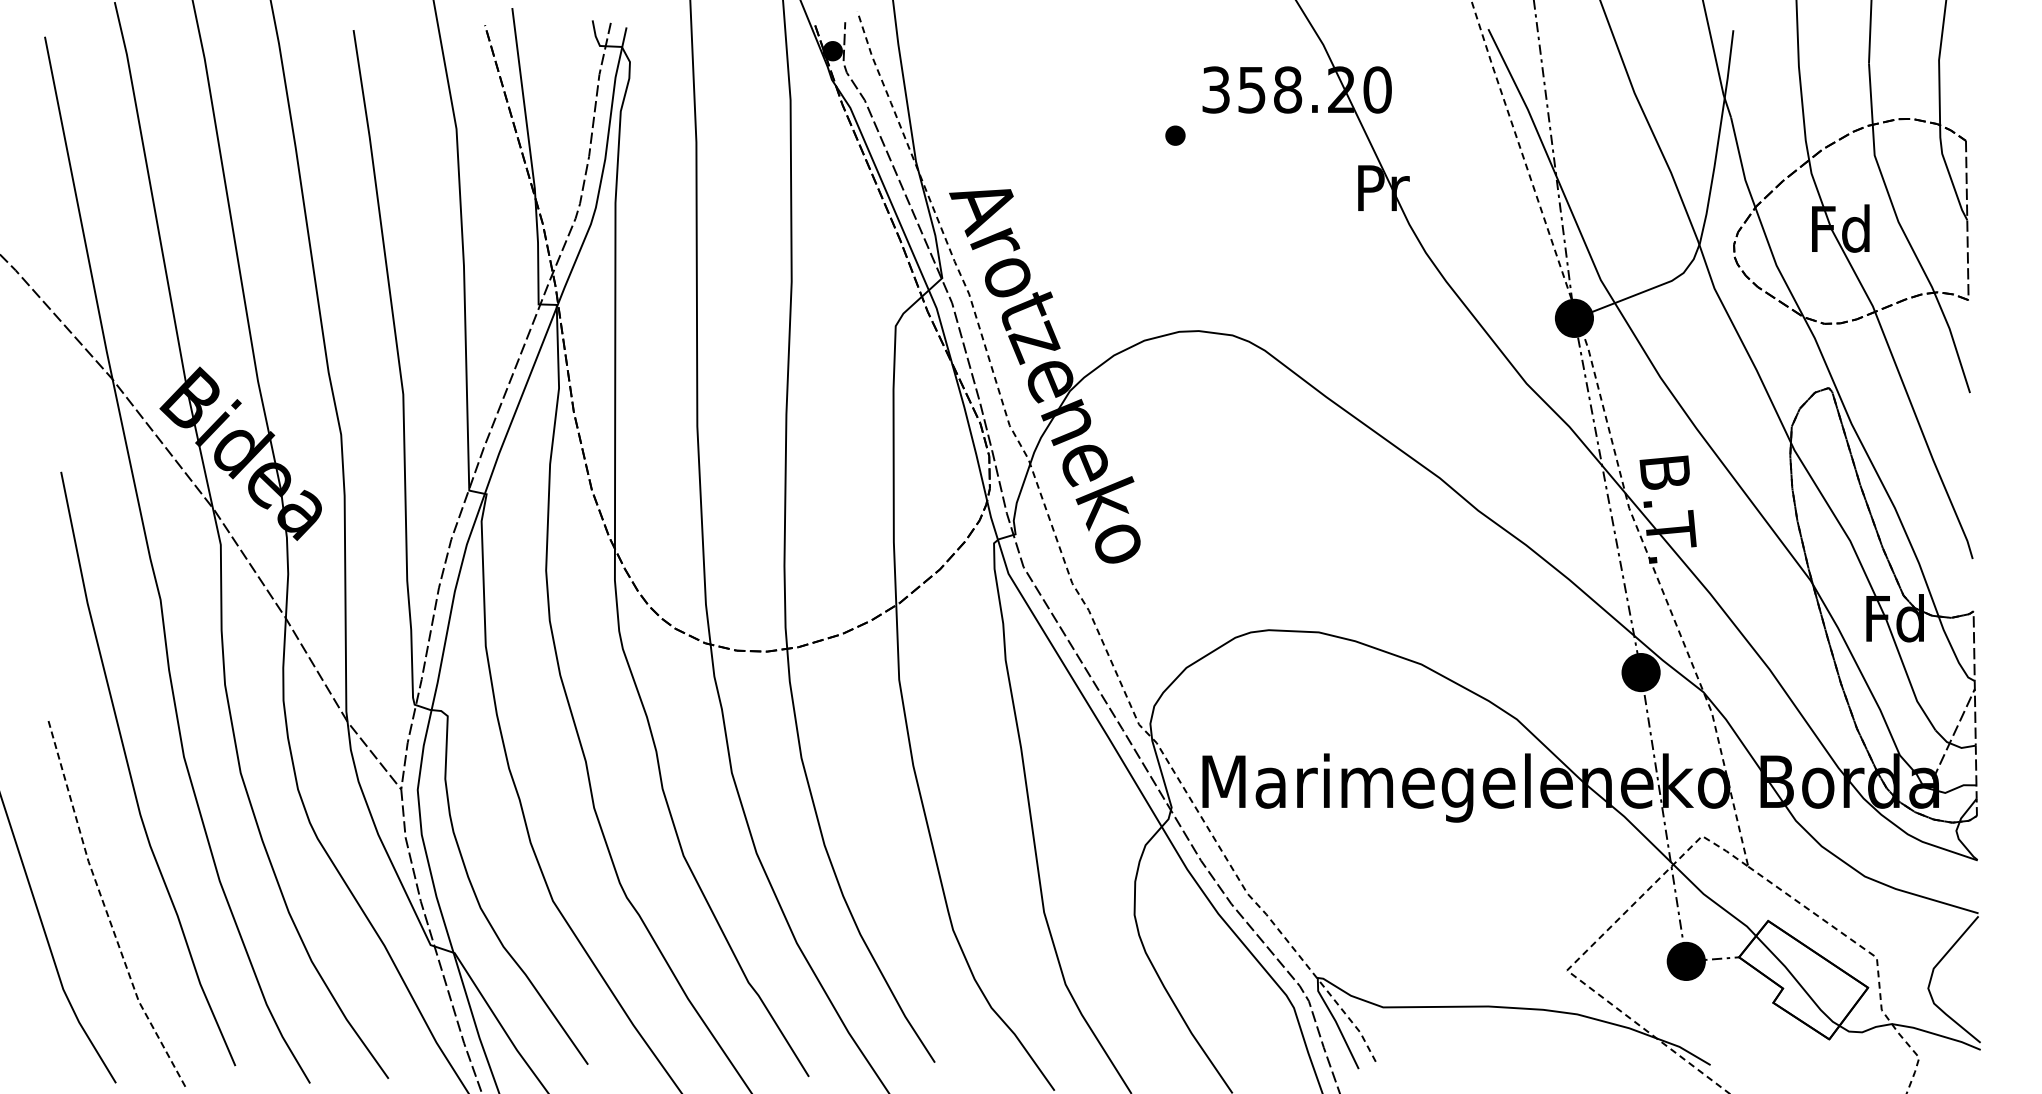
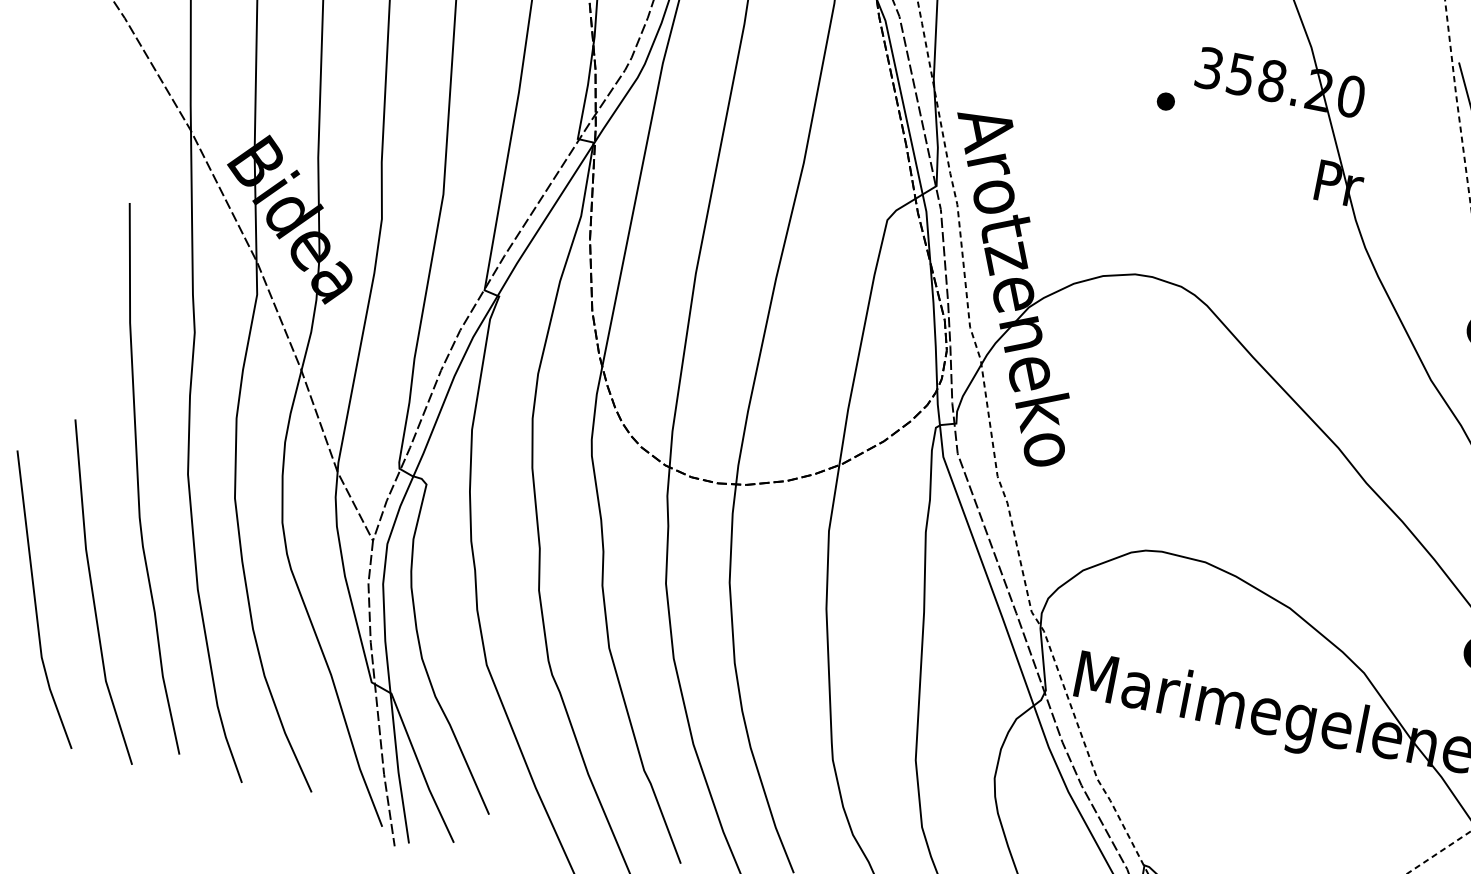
line: (105, 909) -> (92, 594), dashed -> solid

